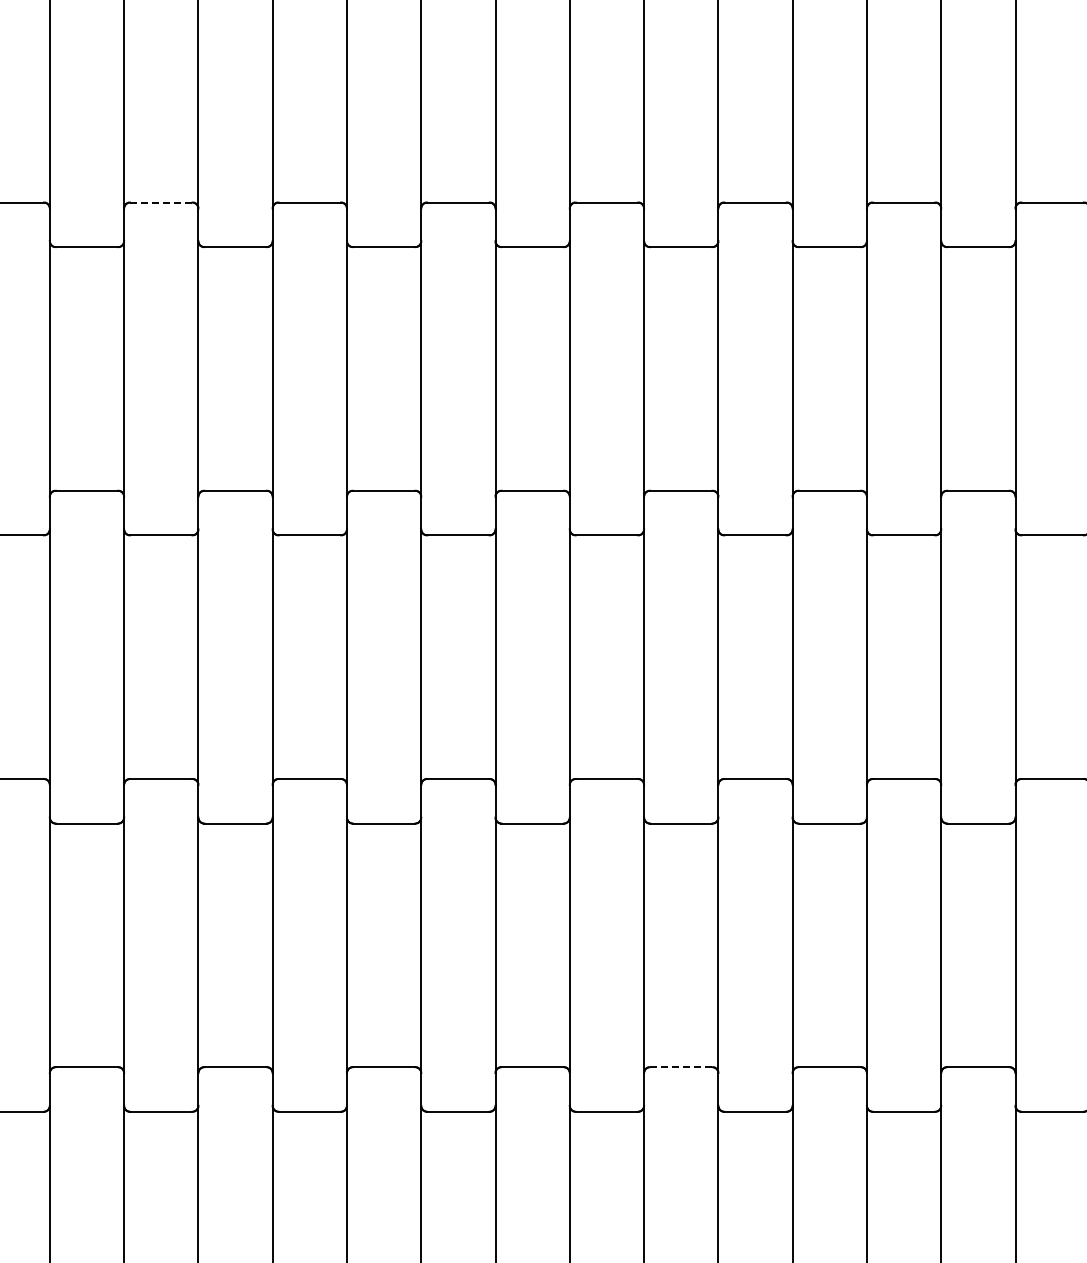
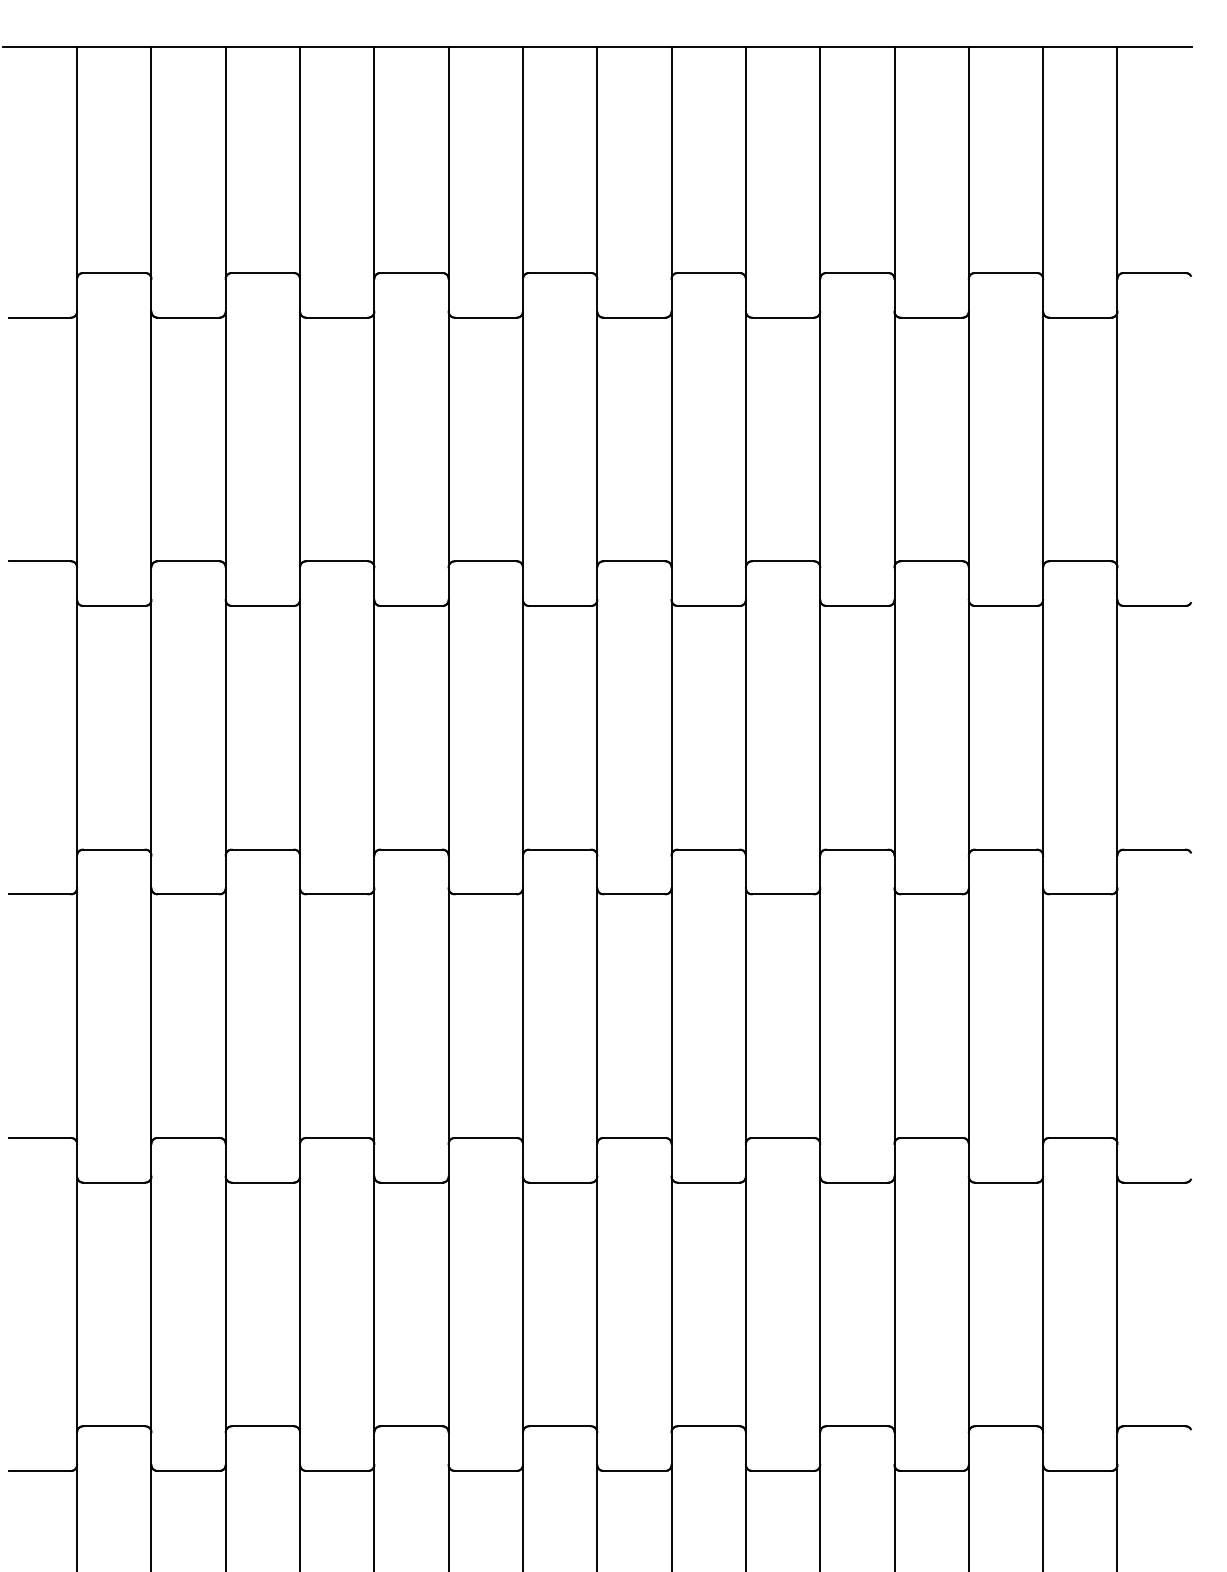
line: (161, 203) -> (263, 273), dashed -> solid
line: (681, 1067) -> (783, 1138), dashed -> solid

